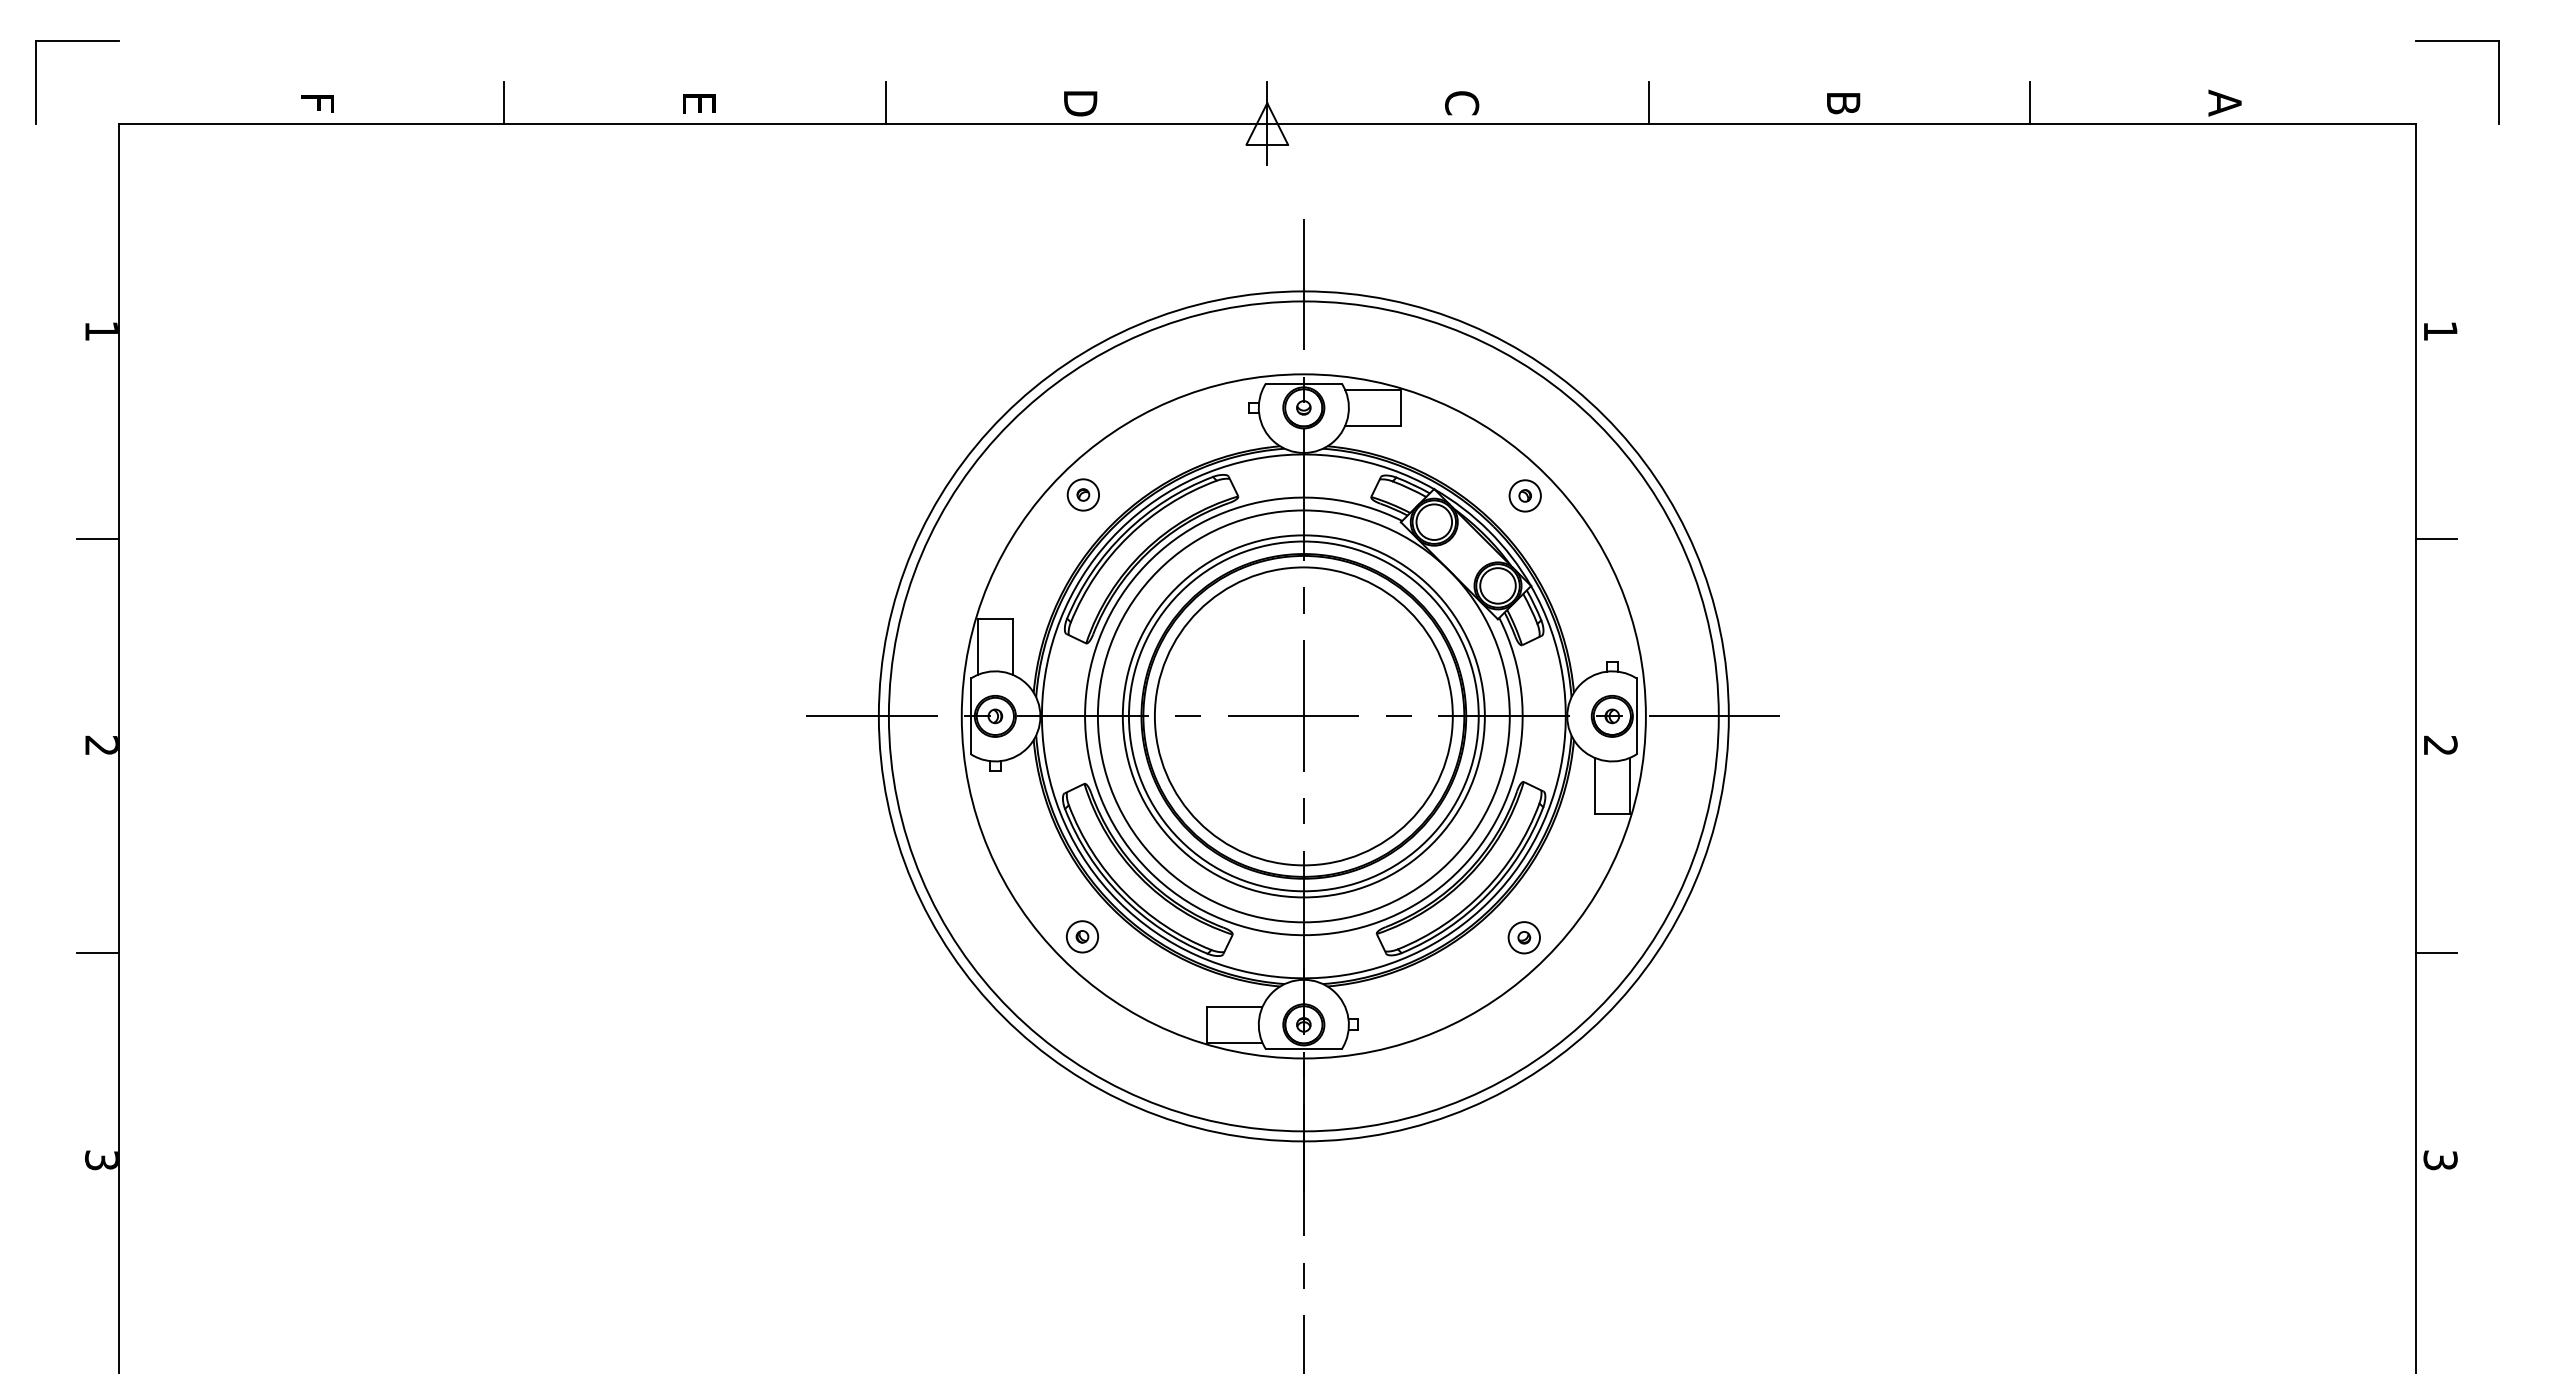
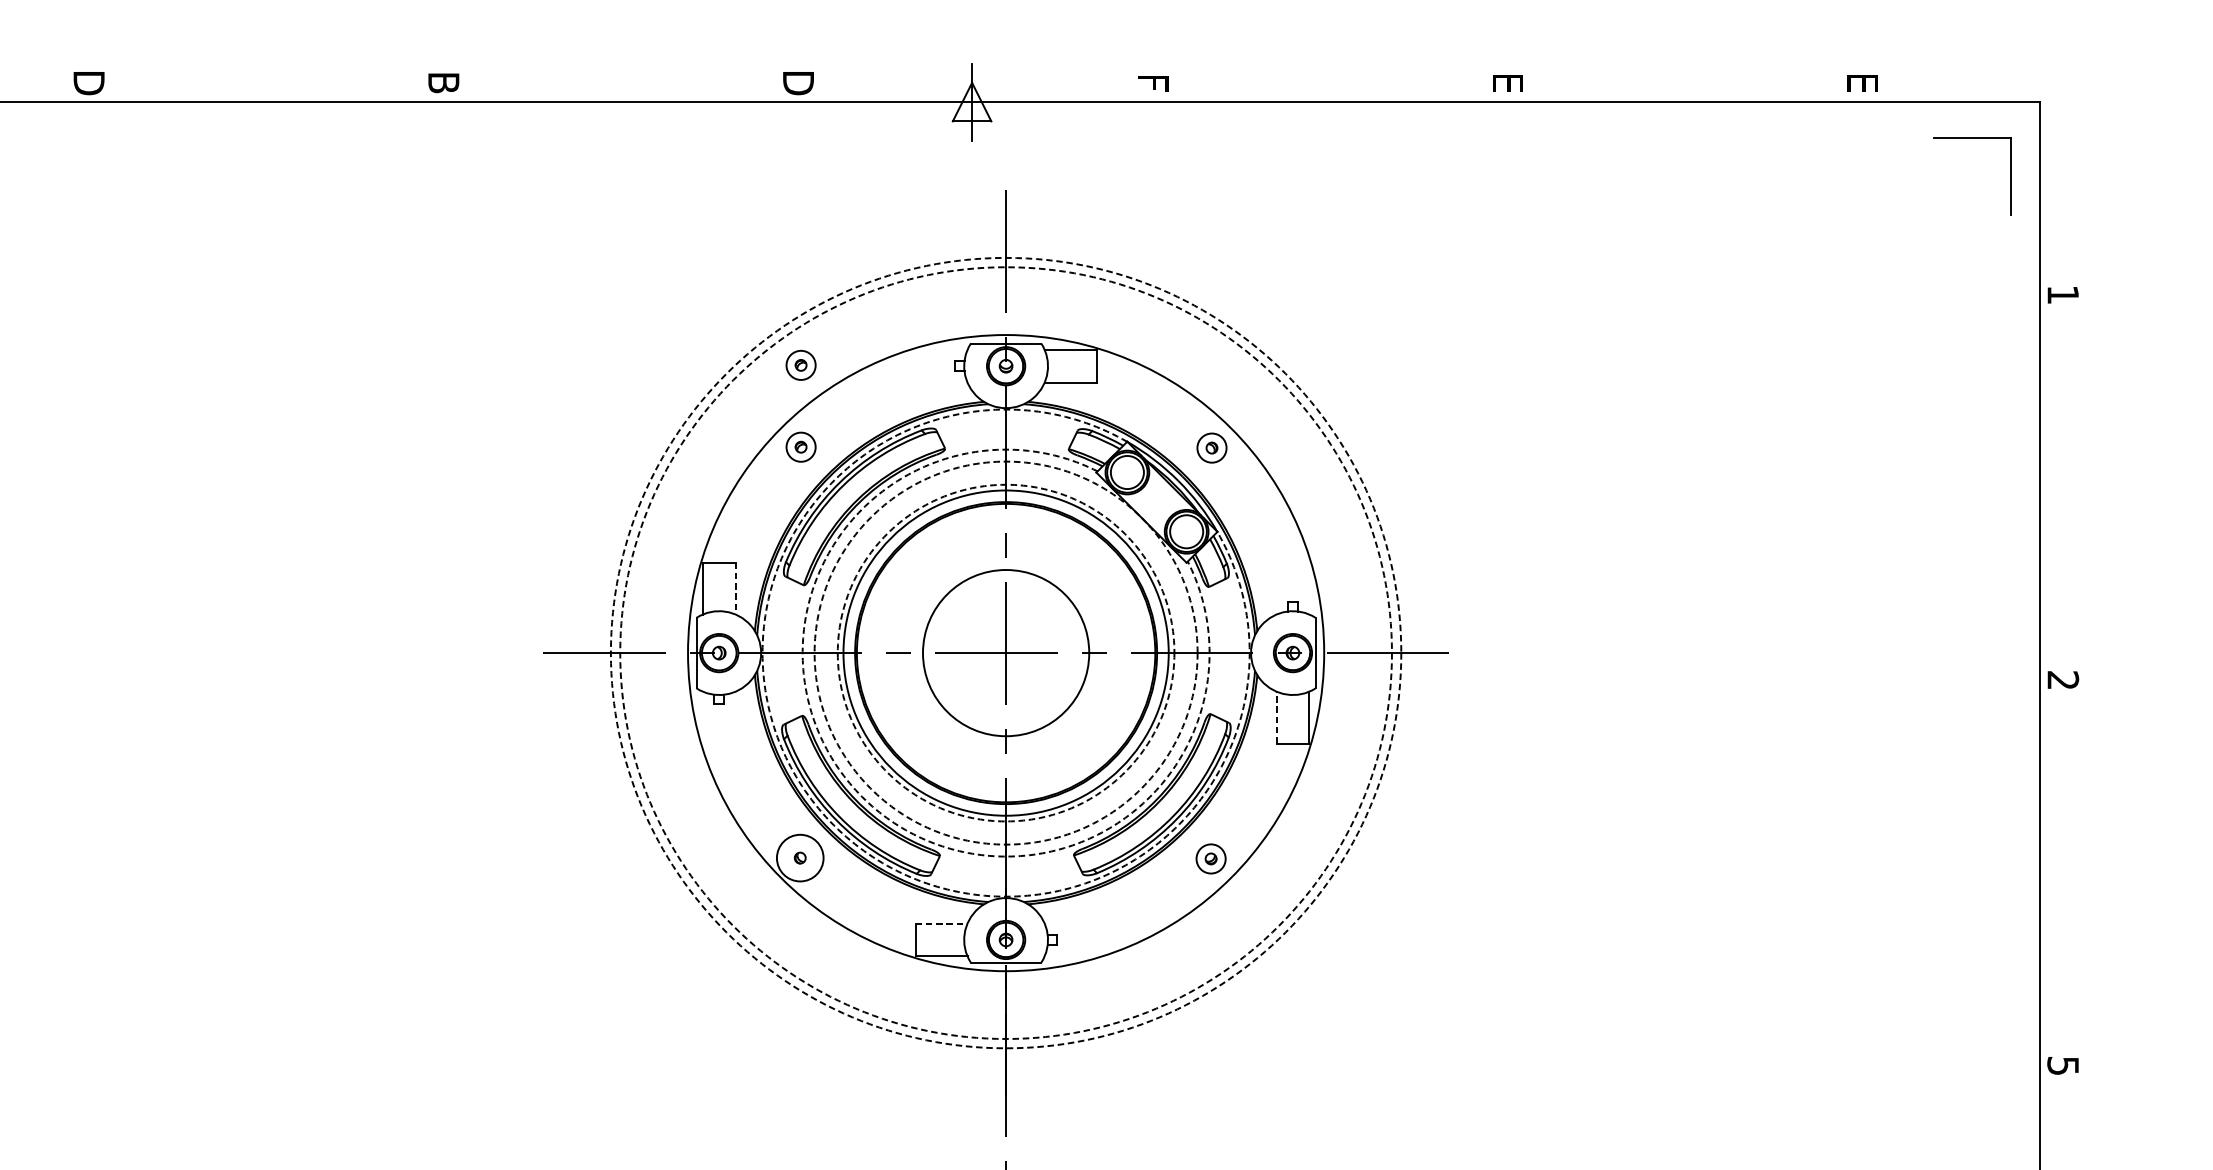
part: (2457, 41) -> (1972, 138), moved
line: (504, 102) -> (262, 82), removed
line: (885, 102) -> (617, 82), removed
line: (1648, 102) -> (1326, 82), removed
line: (2030, 102) -> (1681, 82), removed
text: (2224, 102) -> (1862, 82), A -> E
text: (317, 103) -> (88, 83), F -> D
text: (698, 103) -> (443, 83), E -> B
text: (1462, 103) -> (1153, 83), C -> F
text: (1843, 103) -> (1507, 83), B -> E
part: (1082, 406) -> (800, 364), added
line: (2436, 538) -> (2059, 487), removed
line: (1013, 647) -> (736, 589), solid -> dashed
circle: (1303, 716) -> (1005, 653), size x0.6
circle: (1303, 716) -> (1005, 653), solid -> dashed
circle: (1303, 716) -> (1005, 653), solid -> dashed
circle: (1303, 716) -> (1005, 653), solid -> dashed
circle: (1303, 716) -> (1005, 653), solid -> dashed
line: (1594, 785) -> (1276, 717), solid -> dashed
arc: (1149, 871) -> (862, 797), solid -> dashed
arc: (1118, 901) -> (833, 825), solid -> dashed
circle: (1082, 936) -> (800, 857), size x1.6
line: (2436, 953) -> (2059, 873), removed
line: (1234, 1007) -> (941, 923), solid -> dashed
text: (2440, 1160) -> (2063, 1066), 3 -> 5

